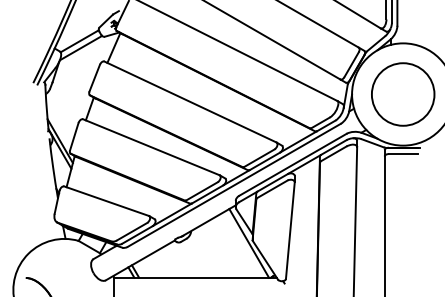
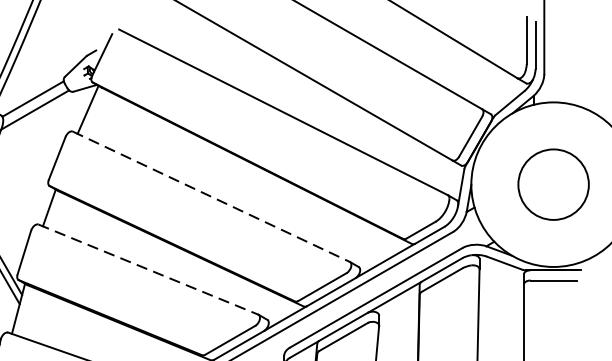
circle: (402, 94) -> (552, 184), size x0.7
line: (190, 102) -> (211, 197), solid -> dashed
line: (151, 147) -> (148, 269), solid -> dashed

